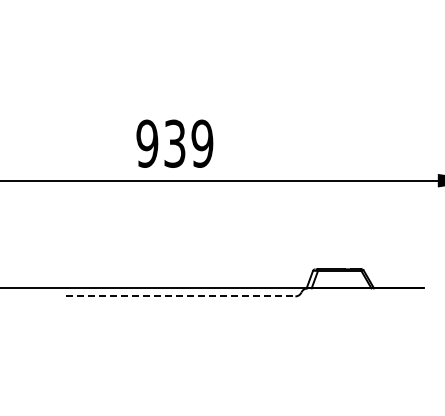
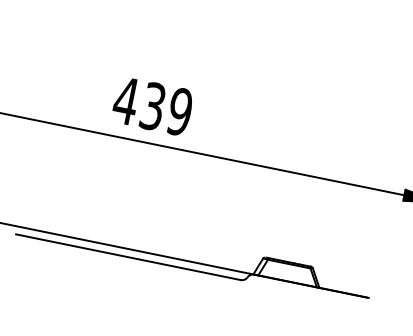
text: (146, 143) -> (125, 100), 939 -> 439
line: (180, 296) -> (128, 257), dashed -> solid

